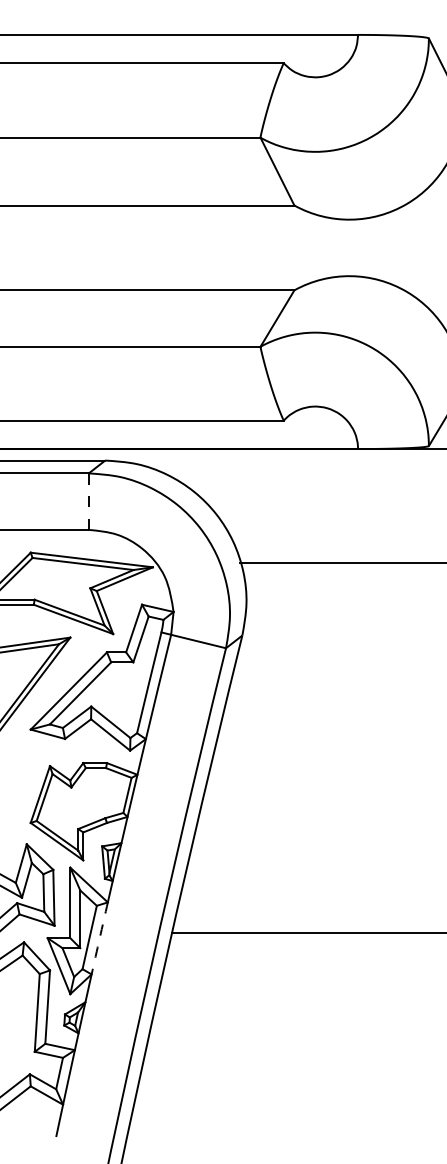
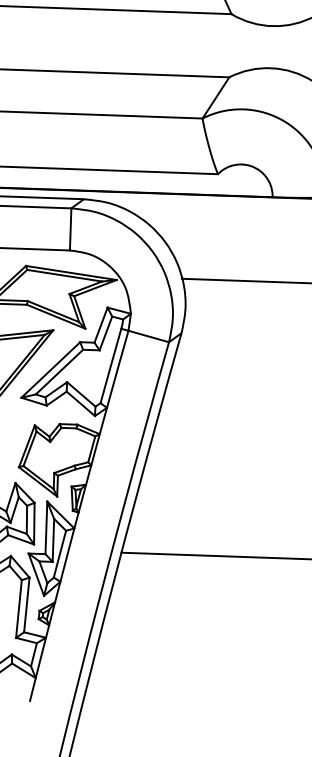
line: (88, 502) -> (70, 230), dashed -> solid
arc: (99, 938) -> (67, 555), dashed -> solid

